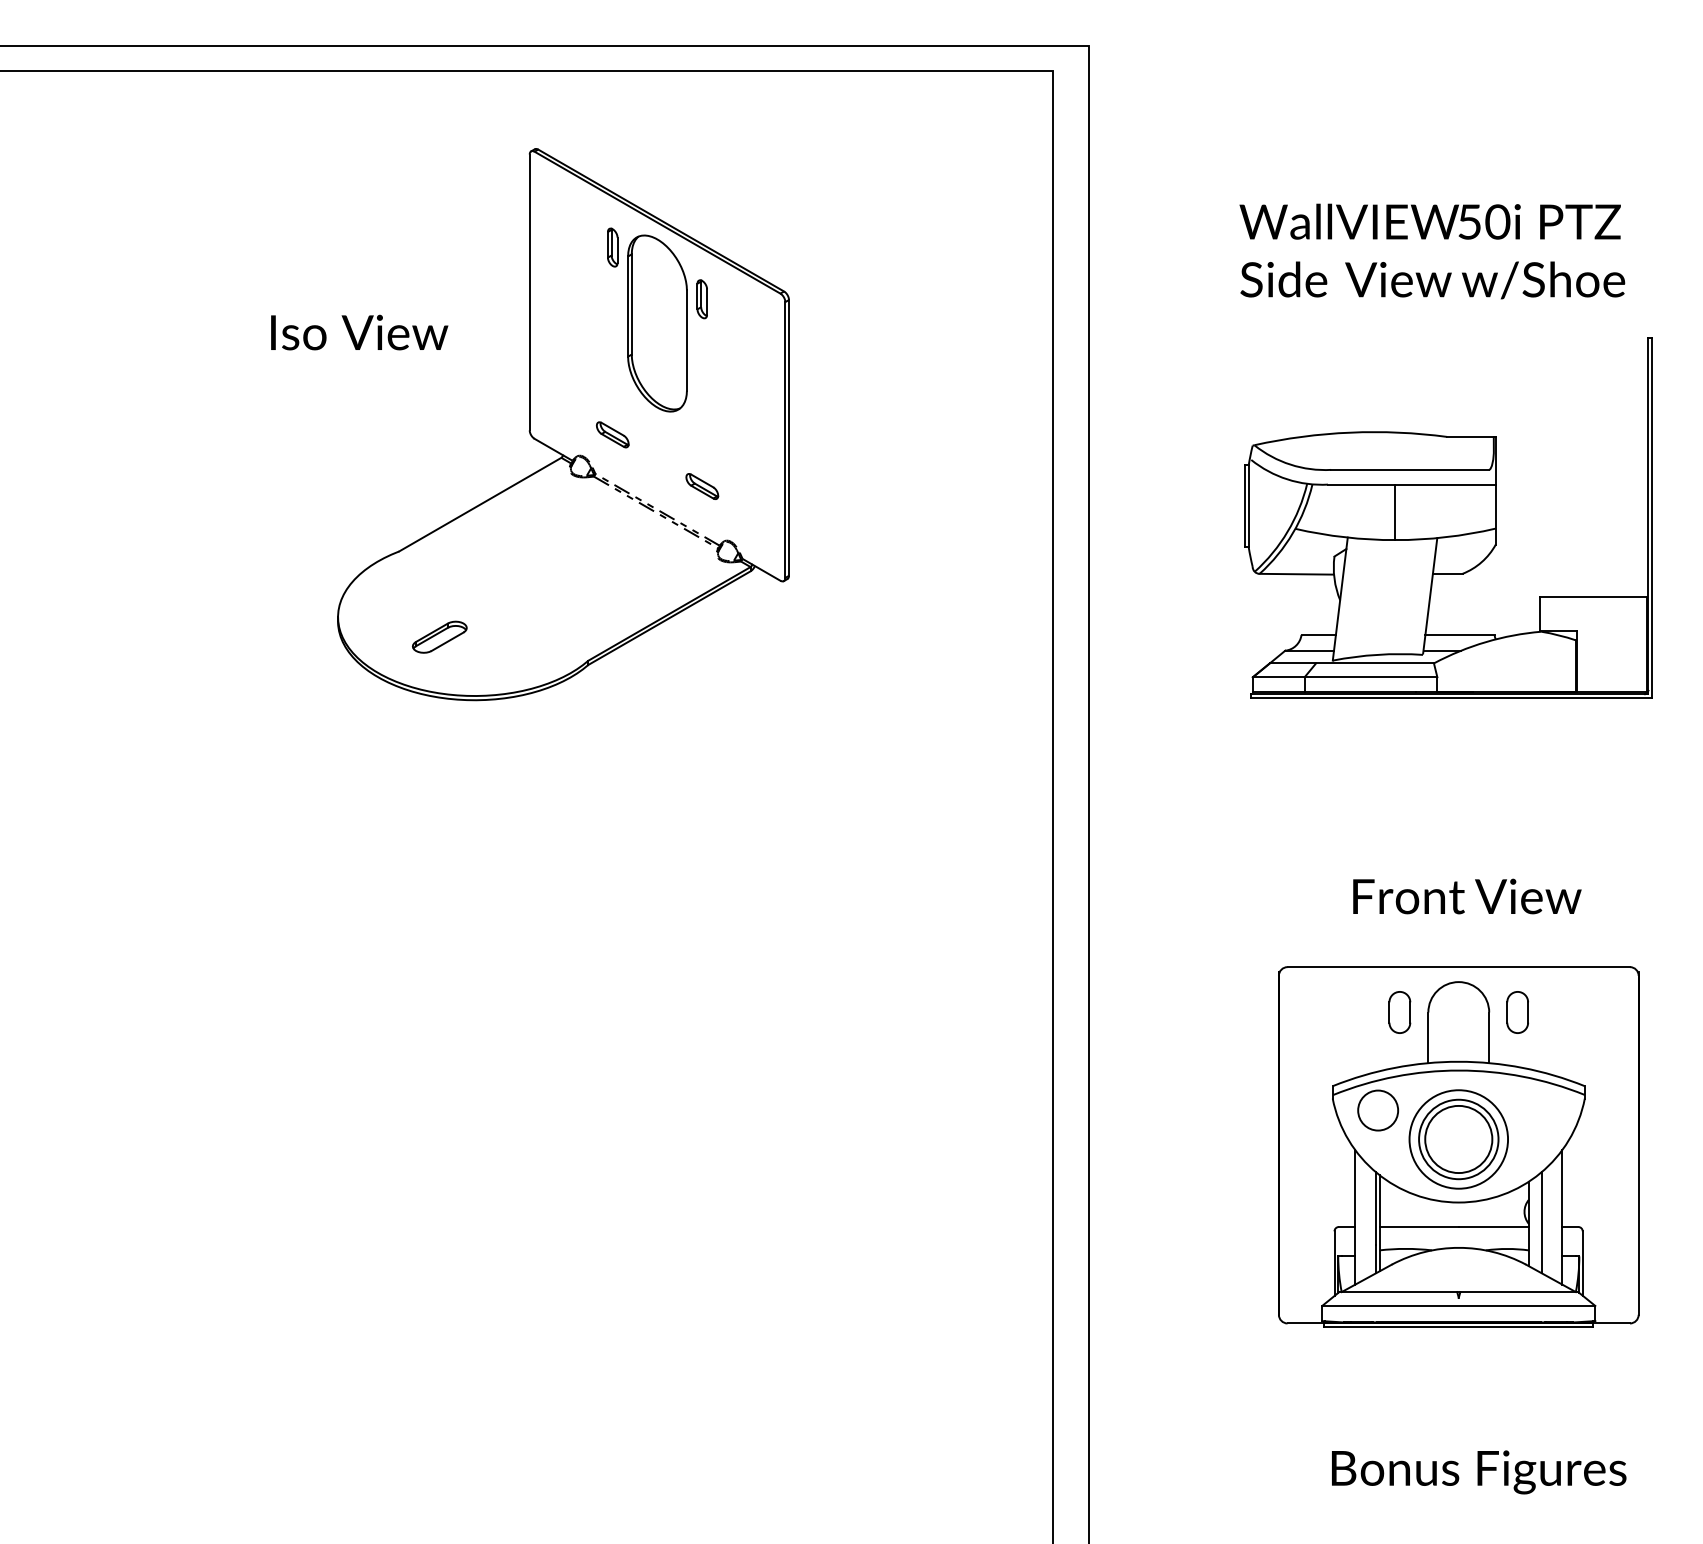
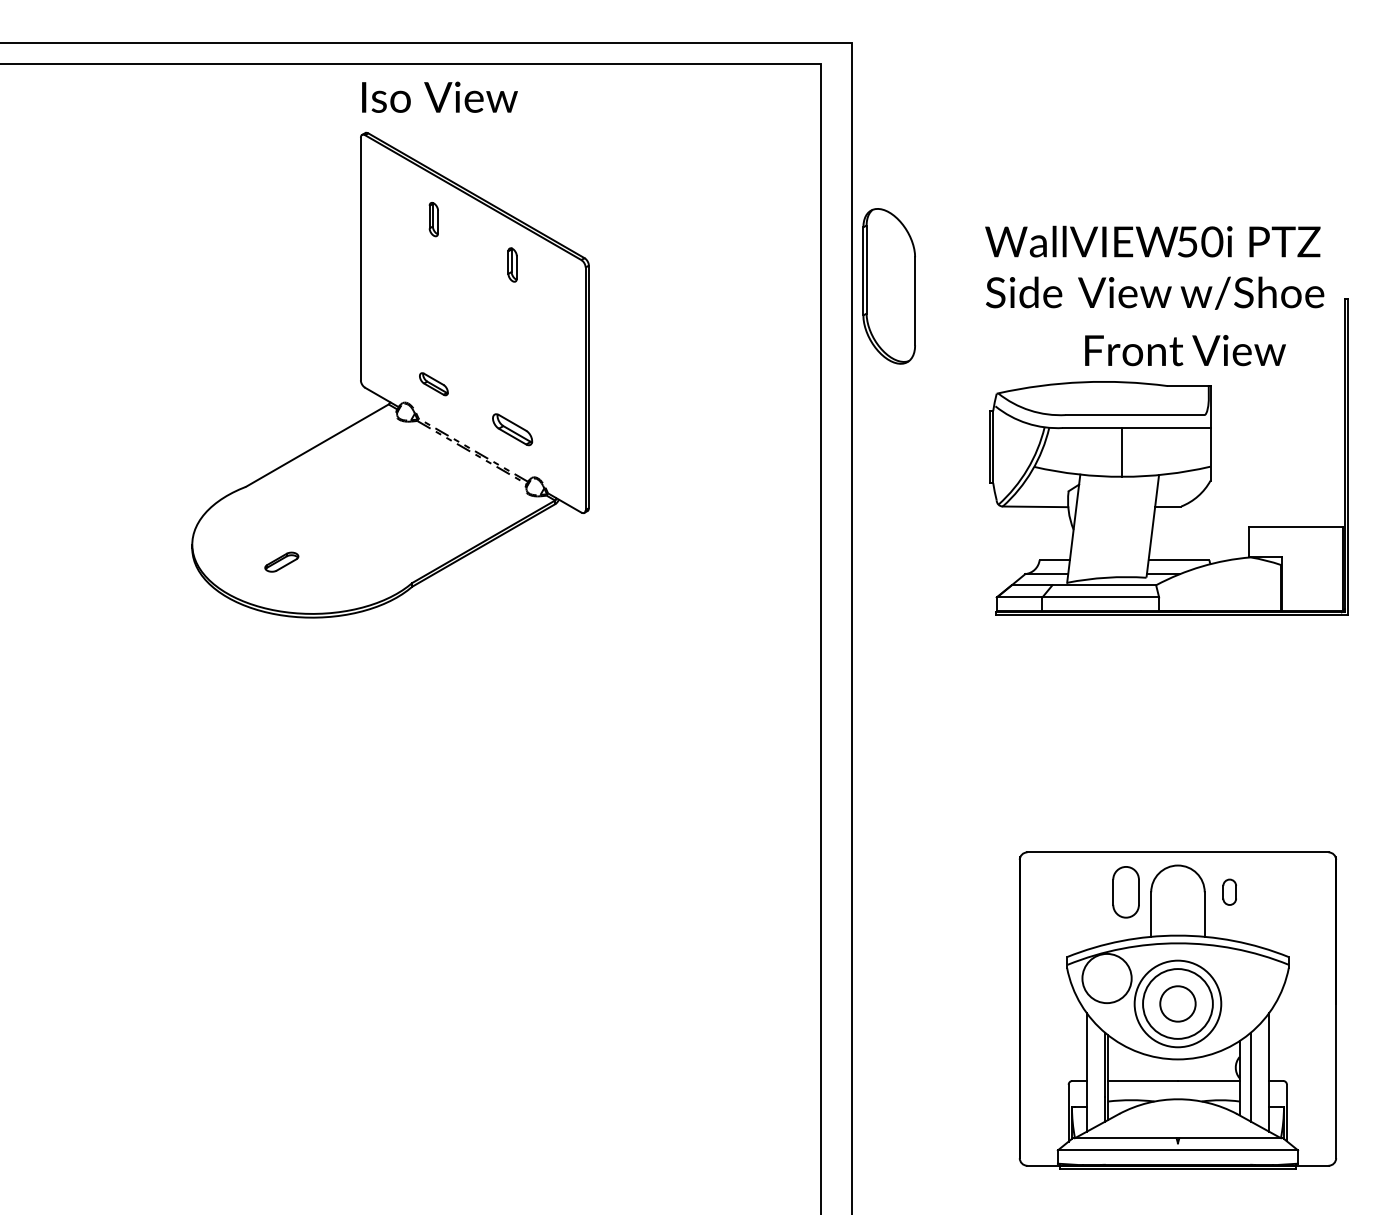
text: (1432, 251) -> (1154, 267), moved
part: (657, 323) -> (889, 286), moved
text: (359, 332) -> (439, 97), moved
part: (702, 486) -> (512, 429), size x1.4
part: (439, 636) -> (281, 561), size x0.7
text: (1467, 896) -> (1185, 350), moved
part: (1399, 1012) -> (1125, 892), size x1.4
part: (1517, 1012) -> (1229, 892), size x0.7
circle: (1378, 1110) -> (1107, 978), size x1.4
circle: (1458, 1139) -> (1177, 1003), size x0.6

